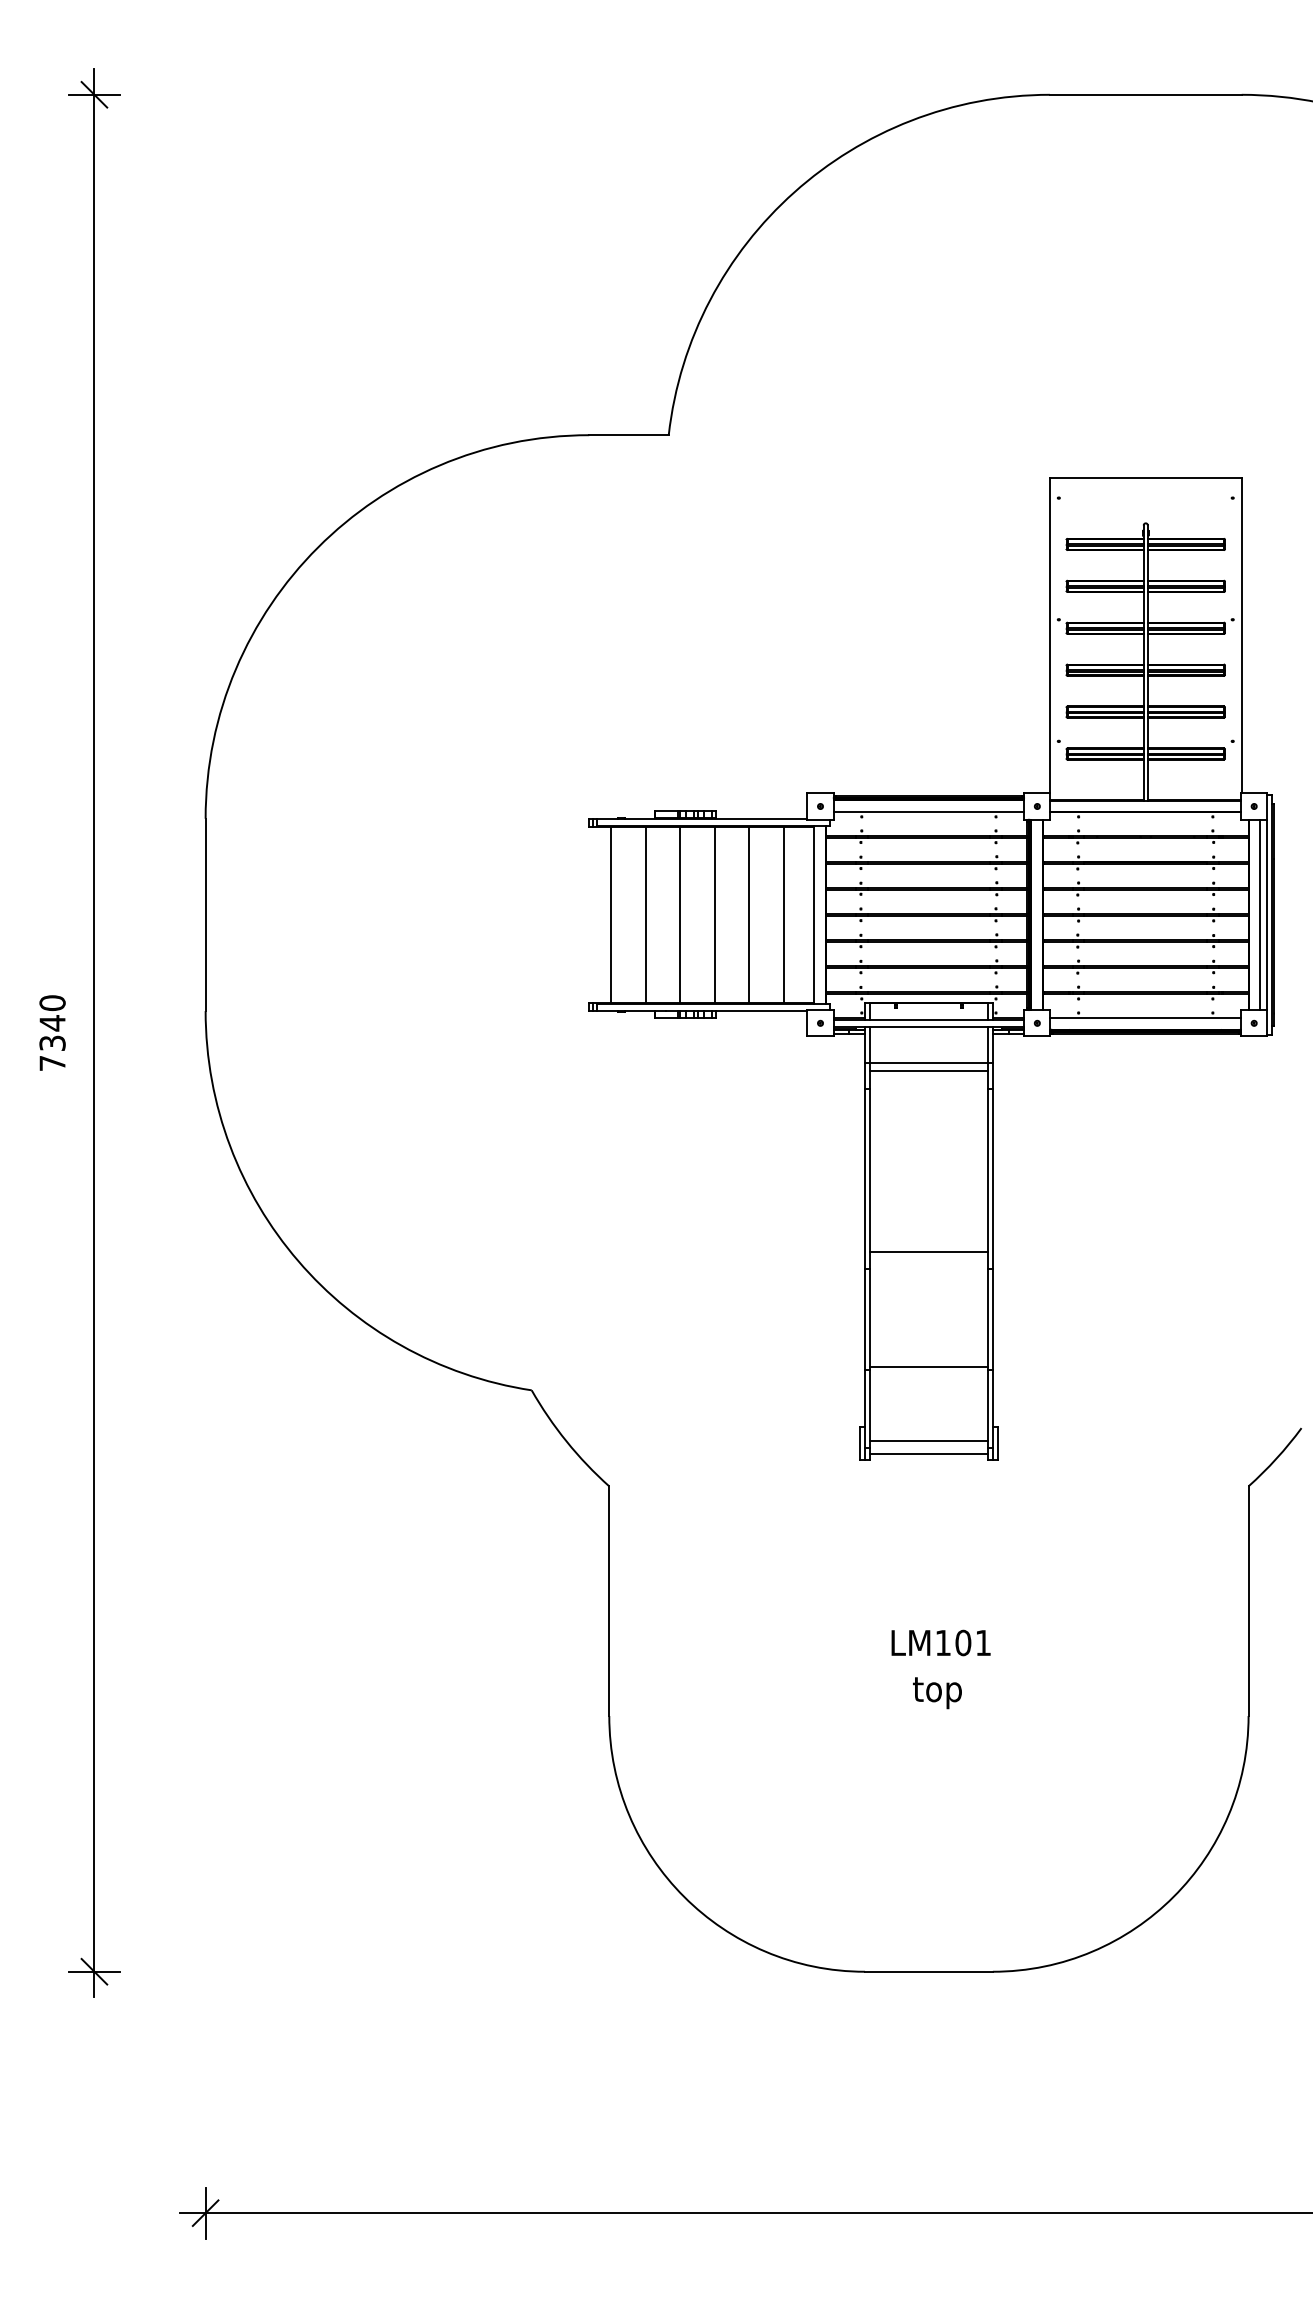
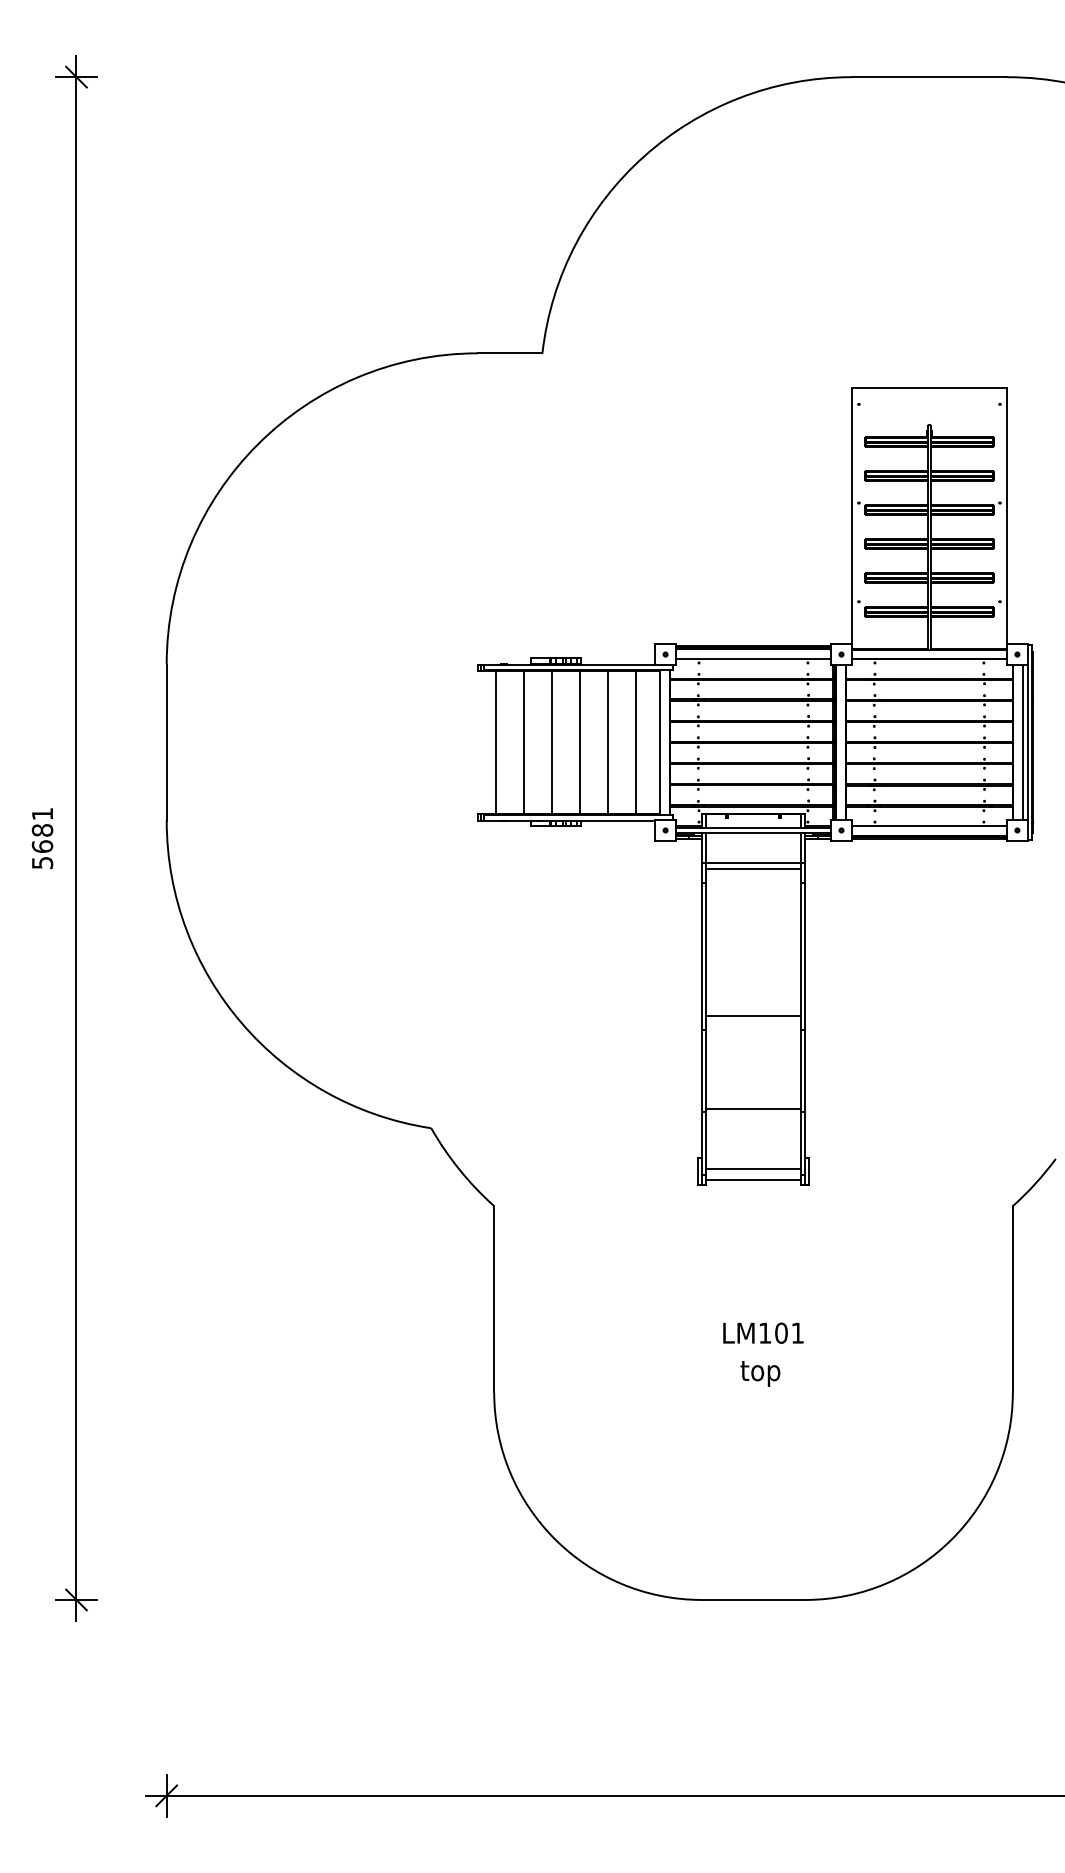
text: (52, 1032) -> (42, 837), 7340 -> 5681

